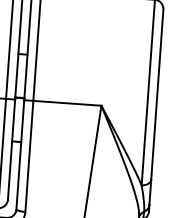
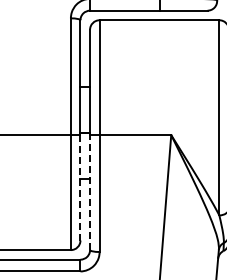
line: (11, 149) -> (80, 187), solid -> dashed
line: (20, 154) -> (90, 192), solid -> dashed

